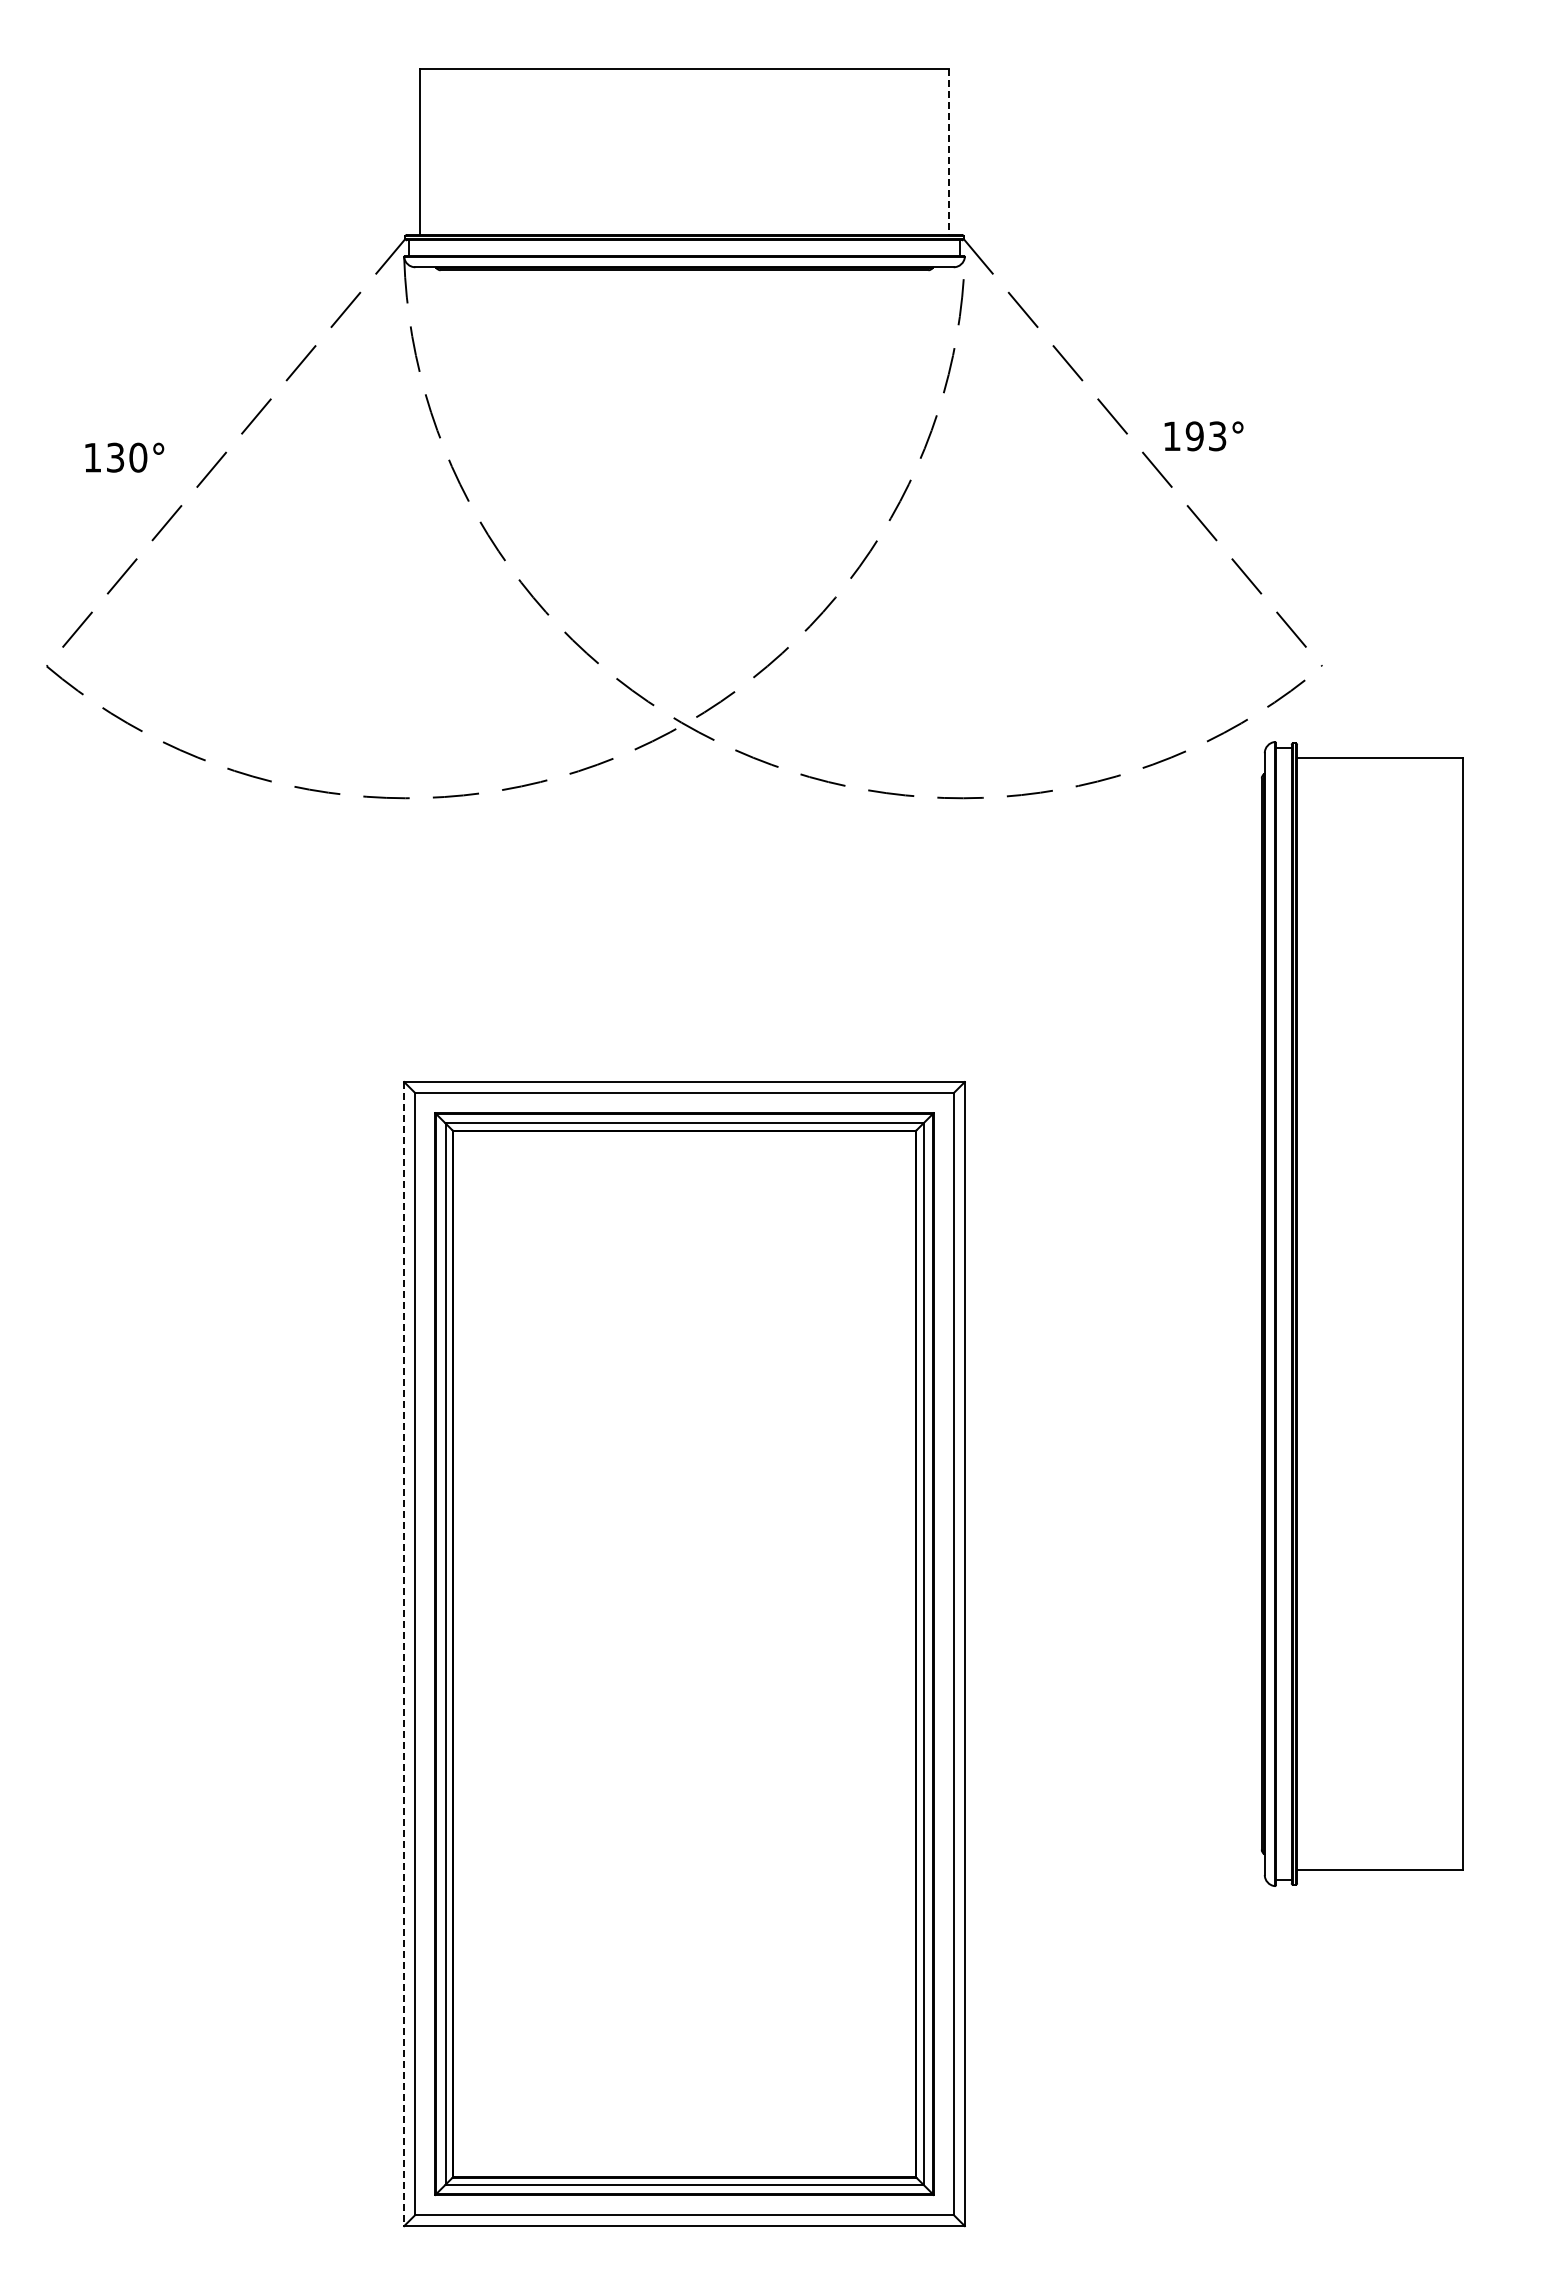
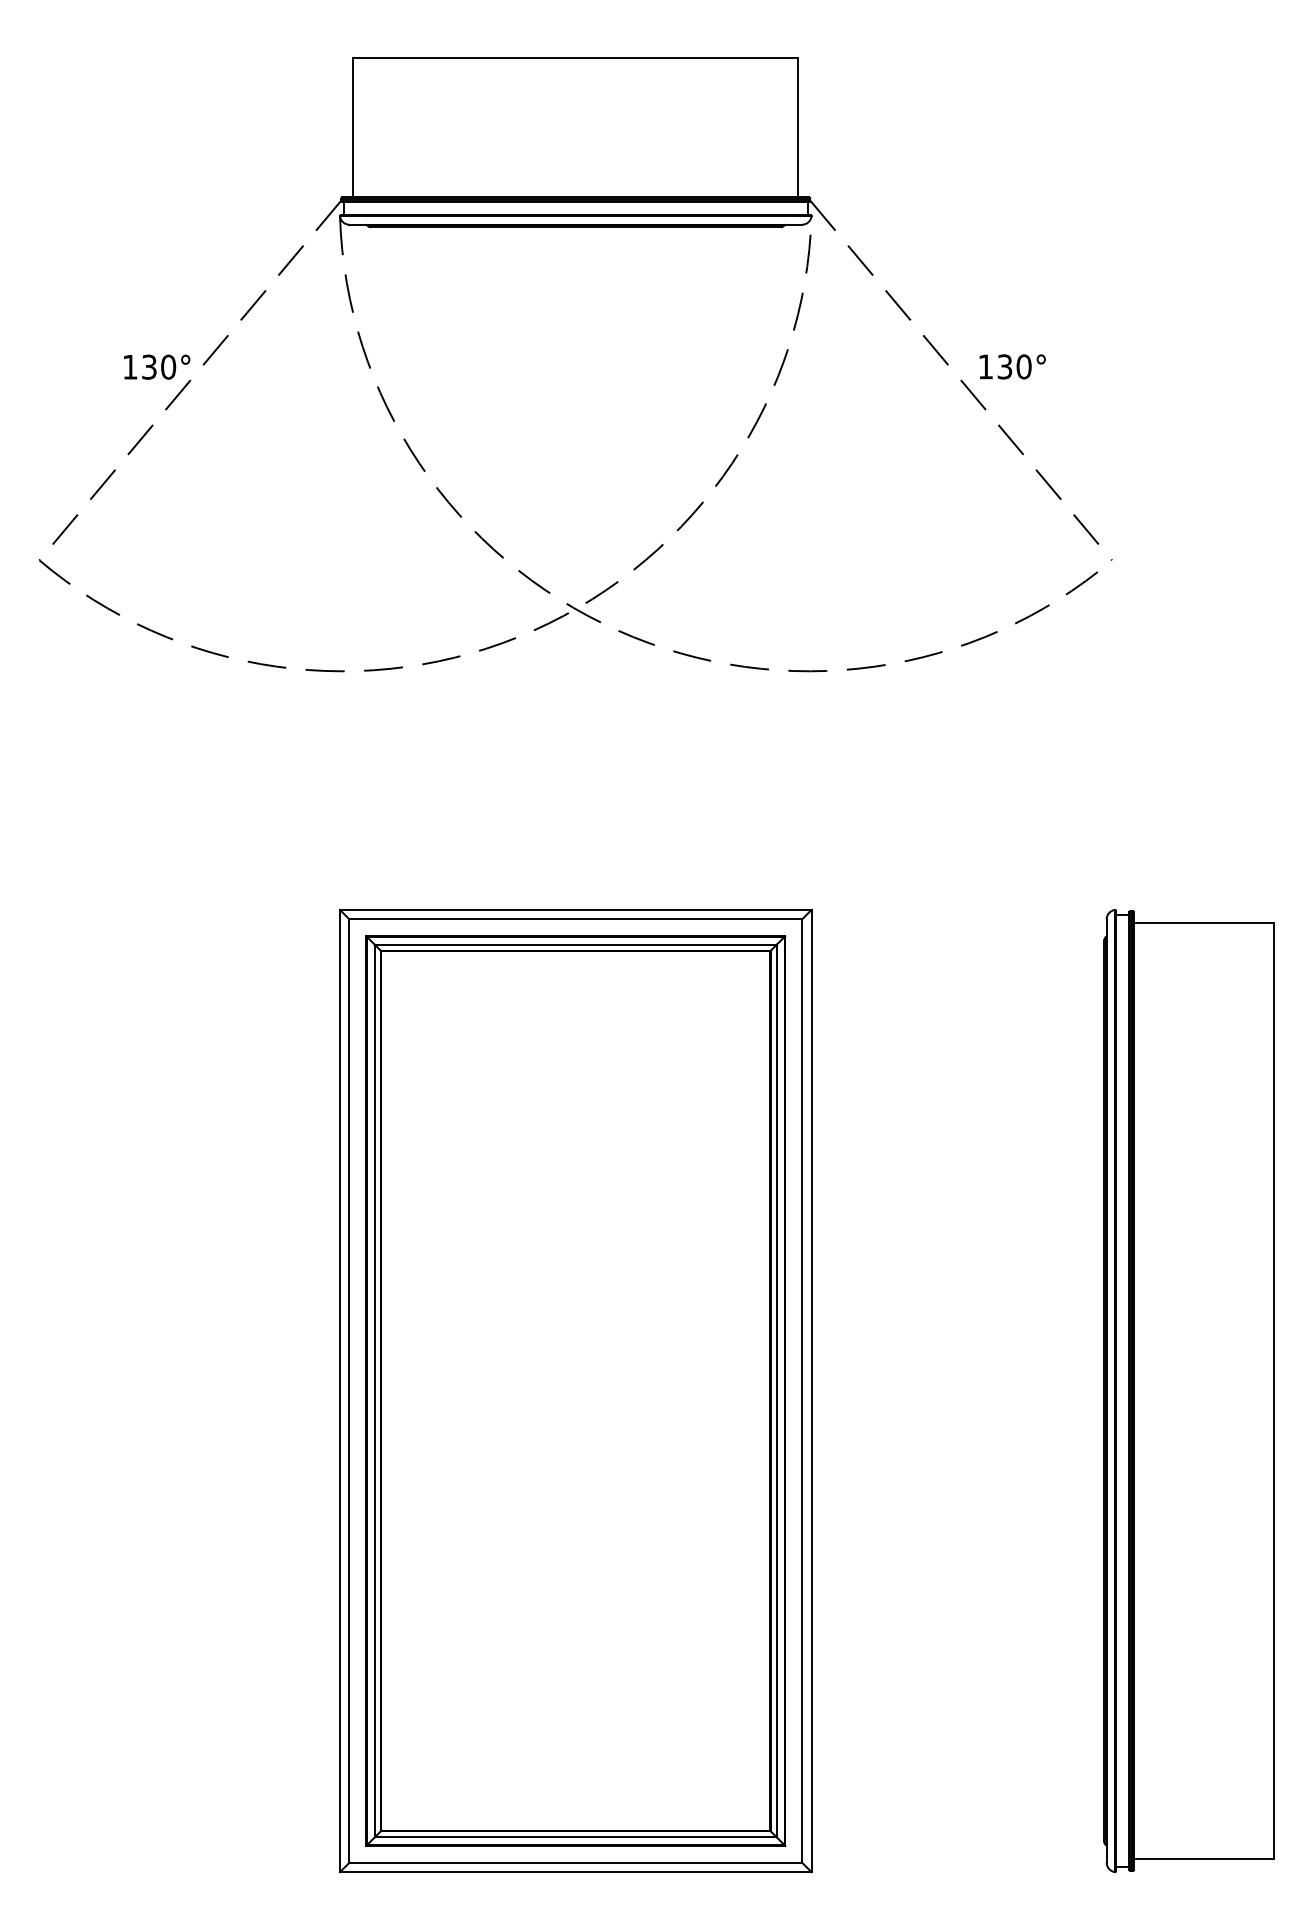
line: (949, 152) -> (798, 128), dashed -> solid
text: (1205, 436) -> (1013, 367), 193° -> 130°
text: (124, 457) -> (156, 367), moved
part: (1362, 1313) -> (1188, 1390), moved
line: (404, 1654) -> (340, 1391), dashed -> solid

